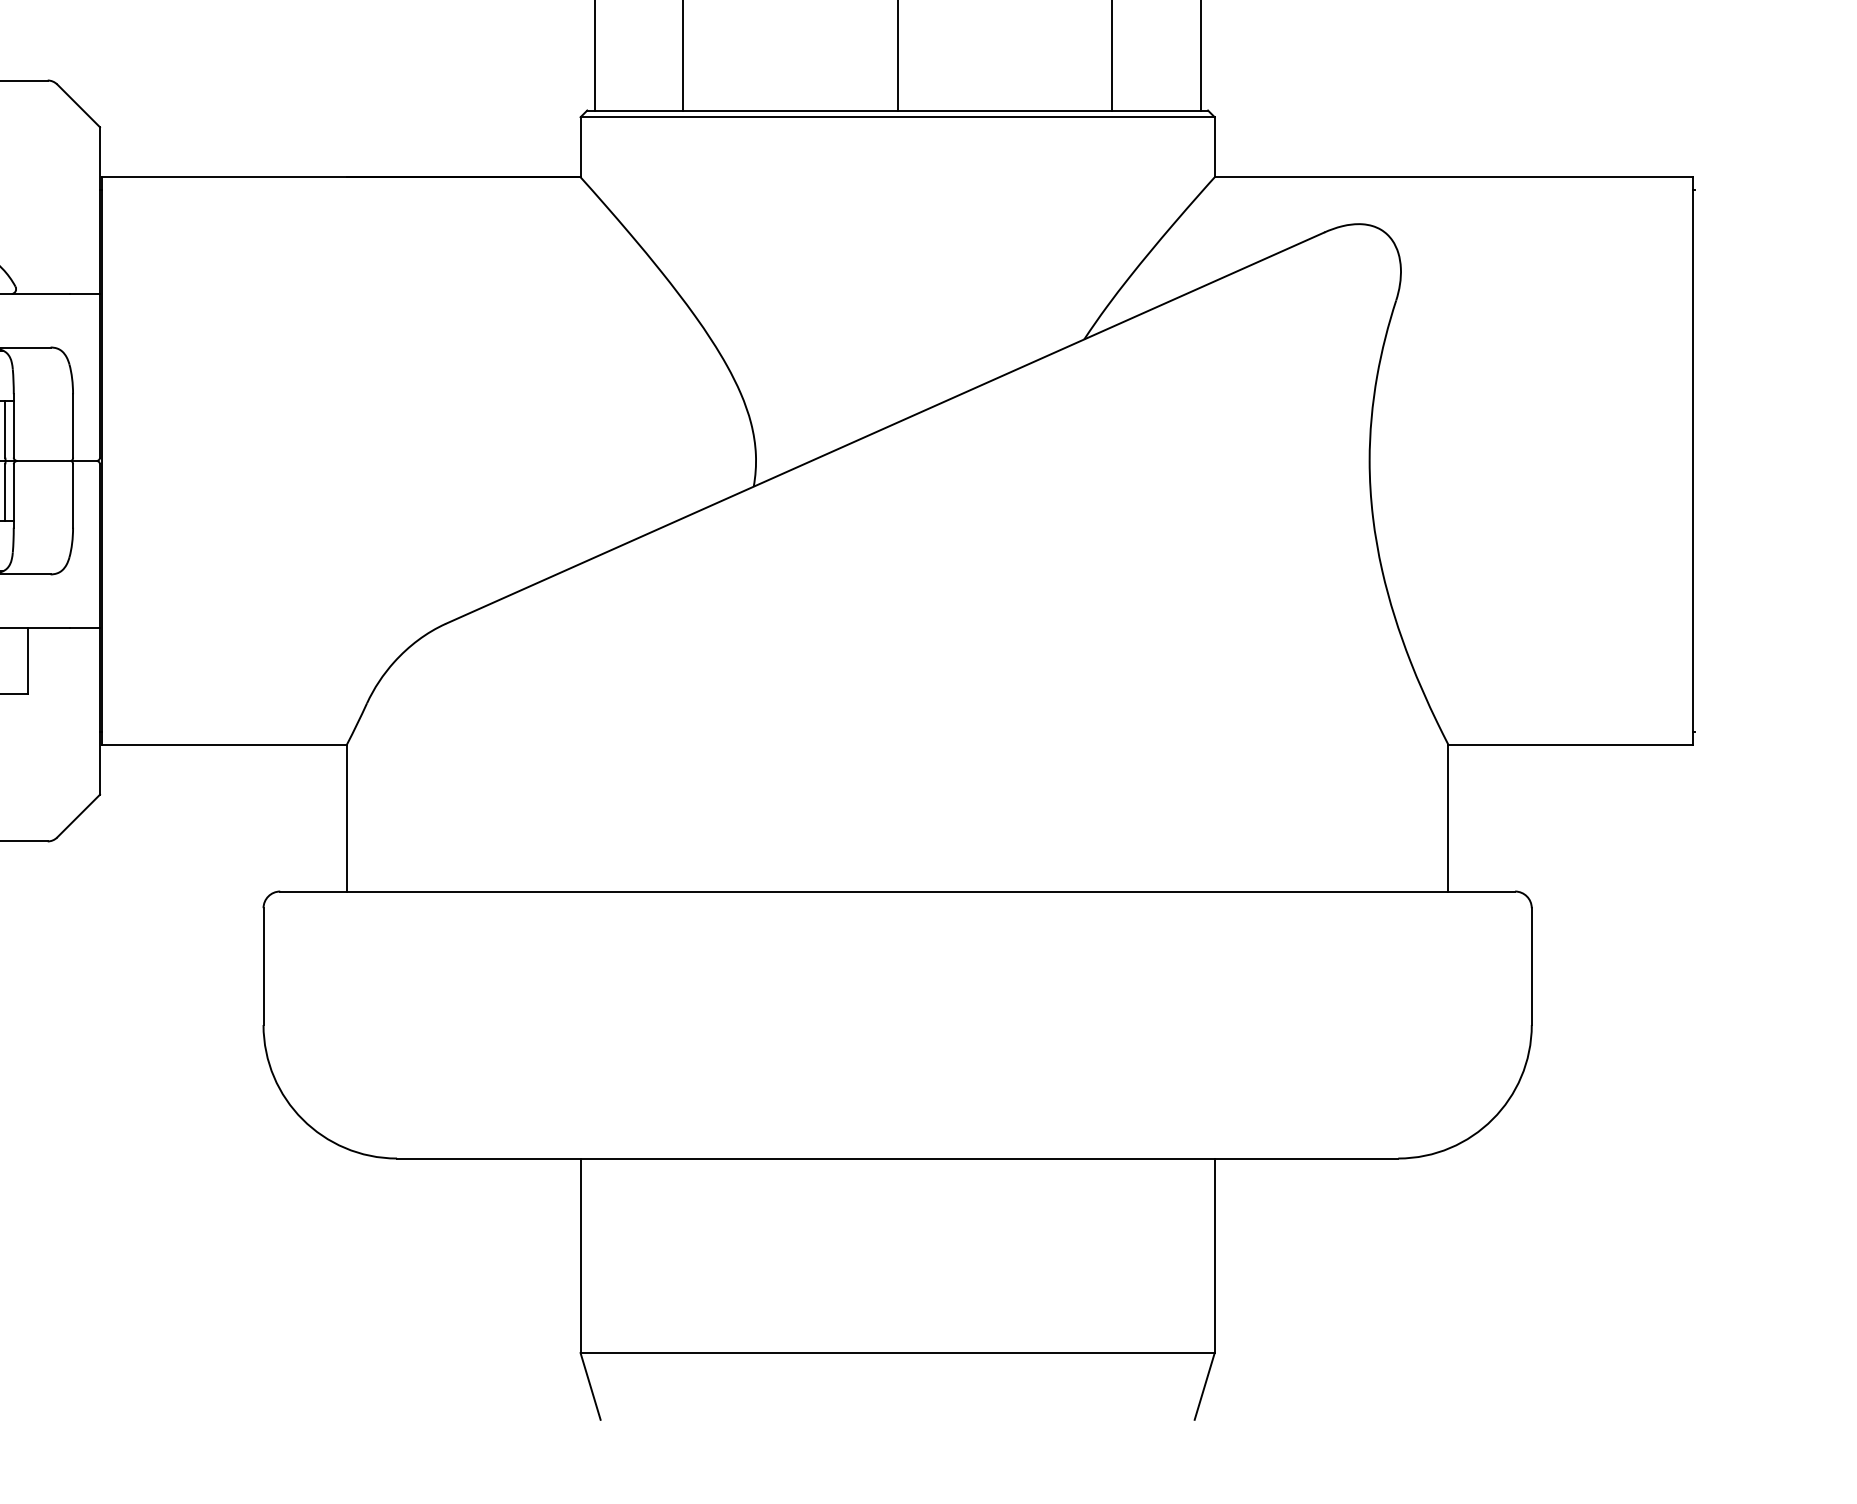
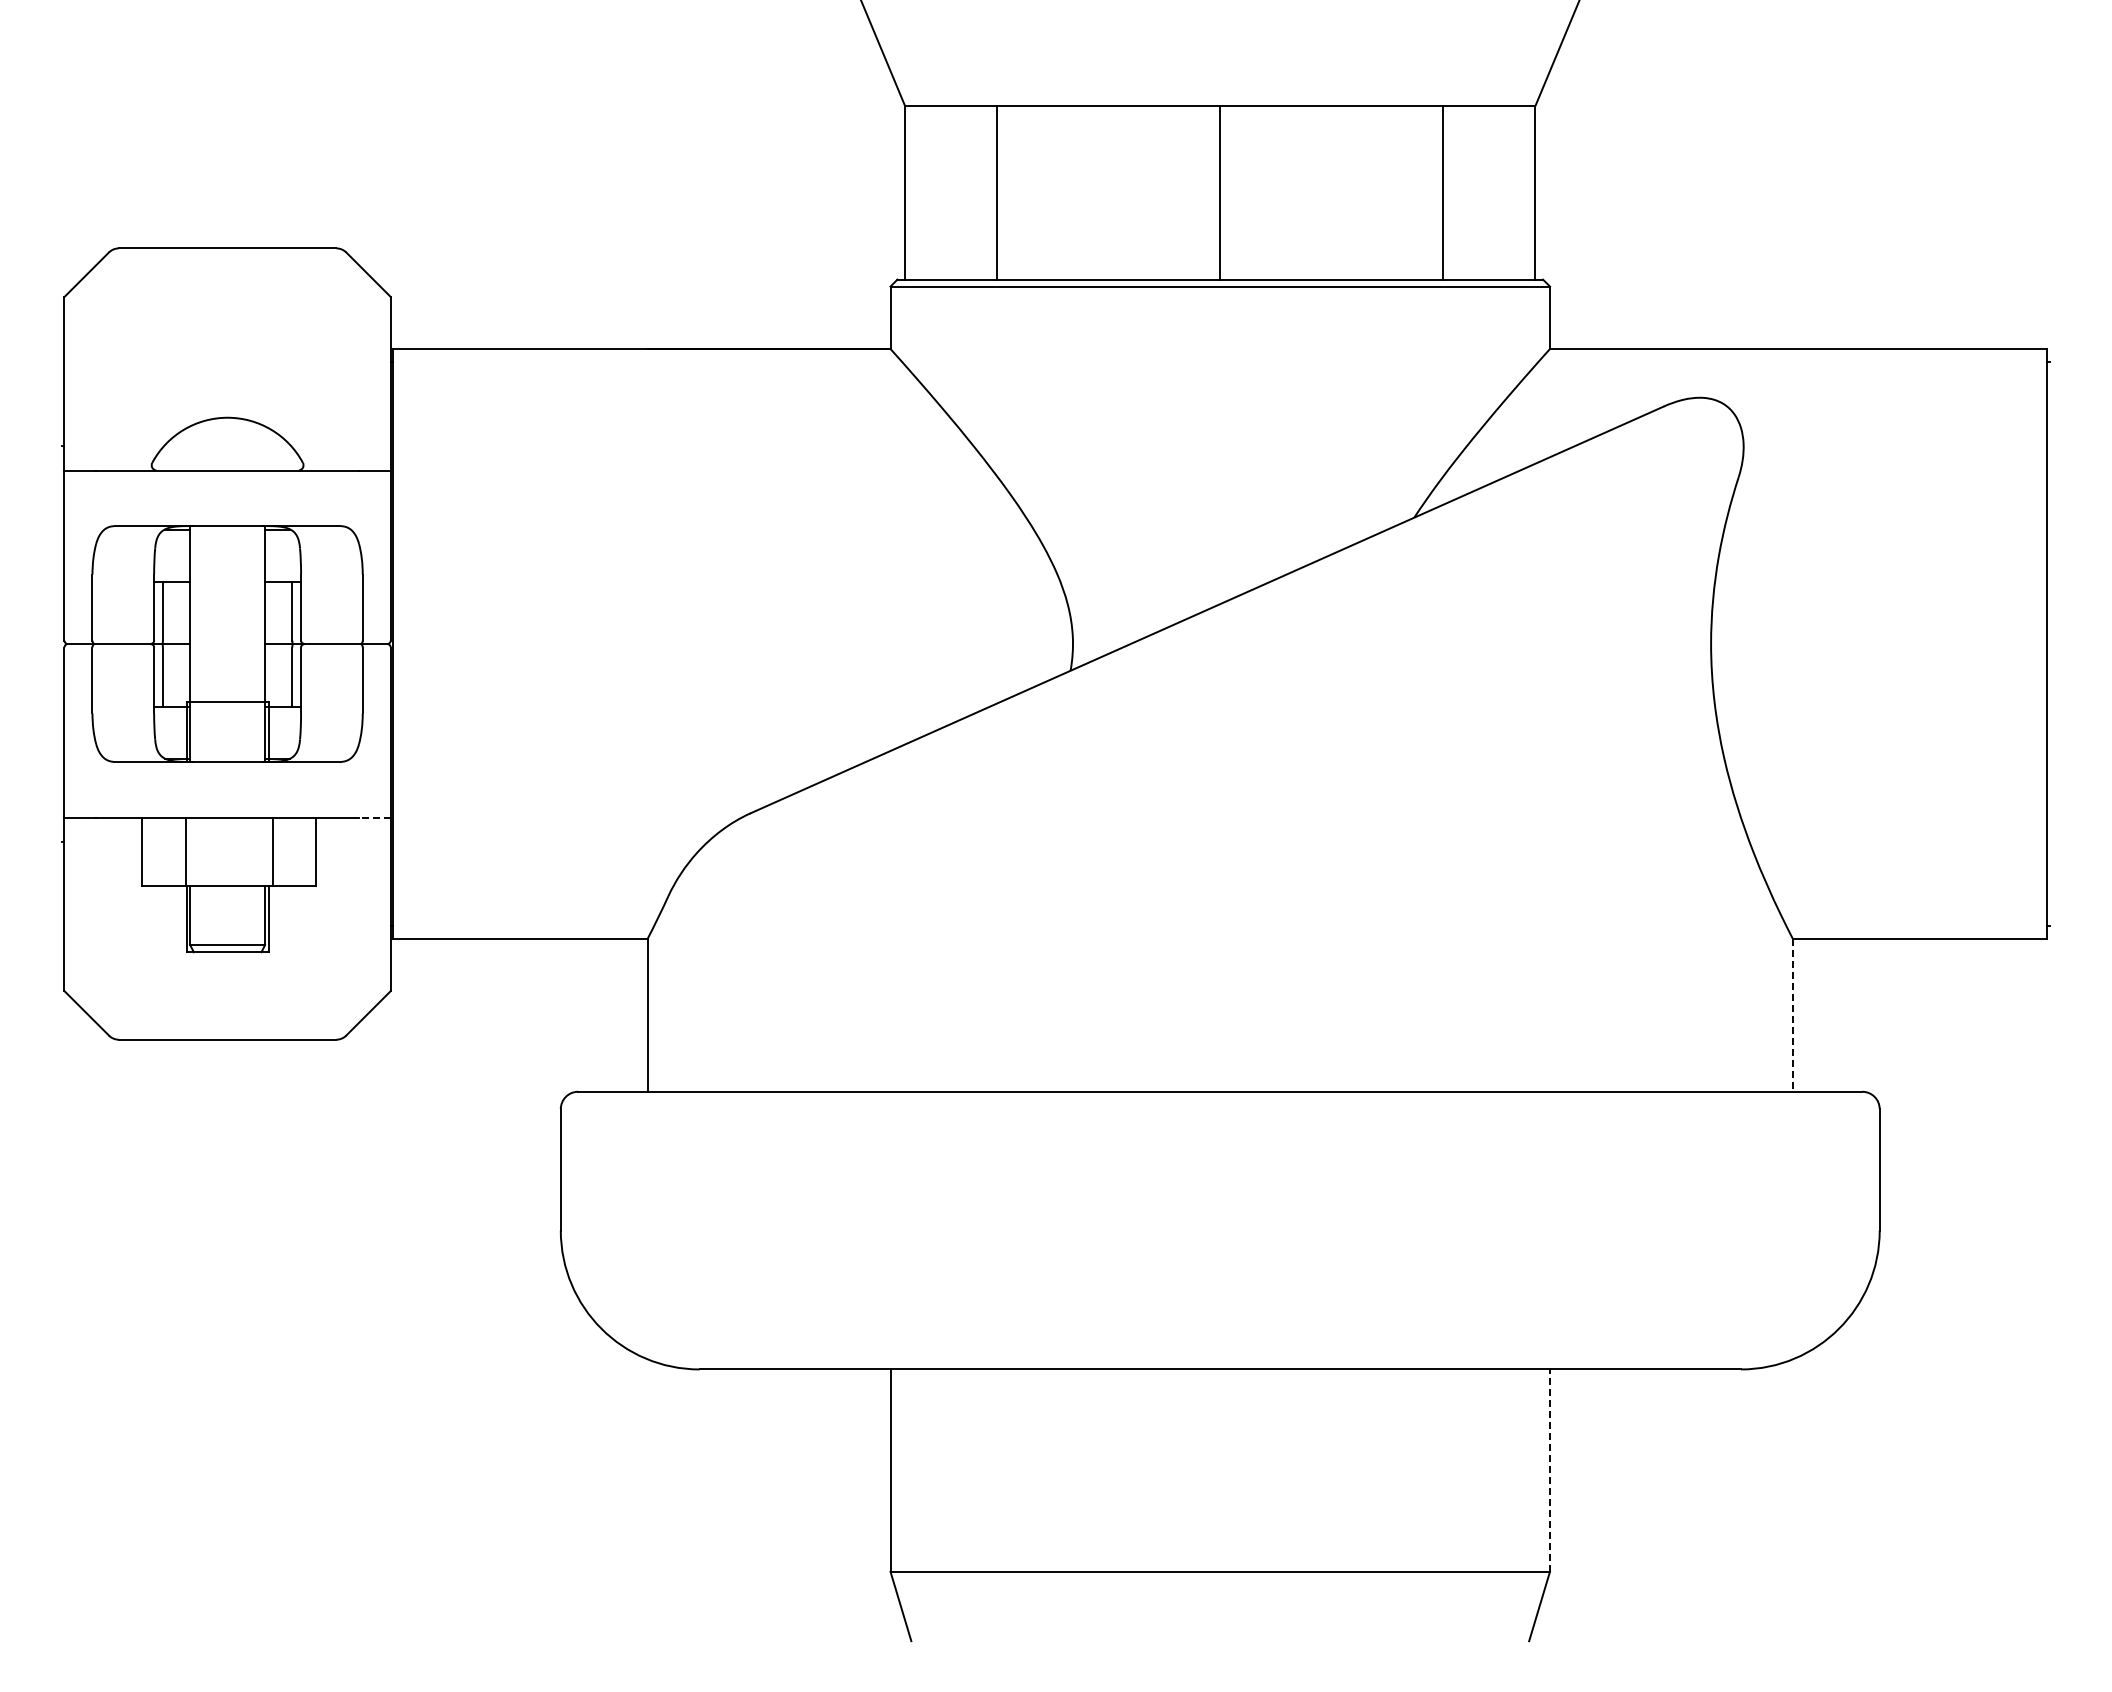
line: (84, 627) -> (374, 817), solid -> dashed
line: (1447, 818) -> (1792, 1015), solid -> dashed
line: (1214, 1255) -> (1549, 1470), solid -> dashed

